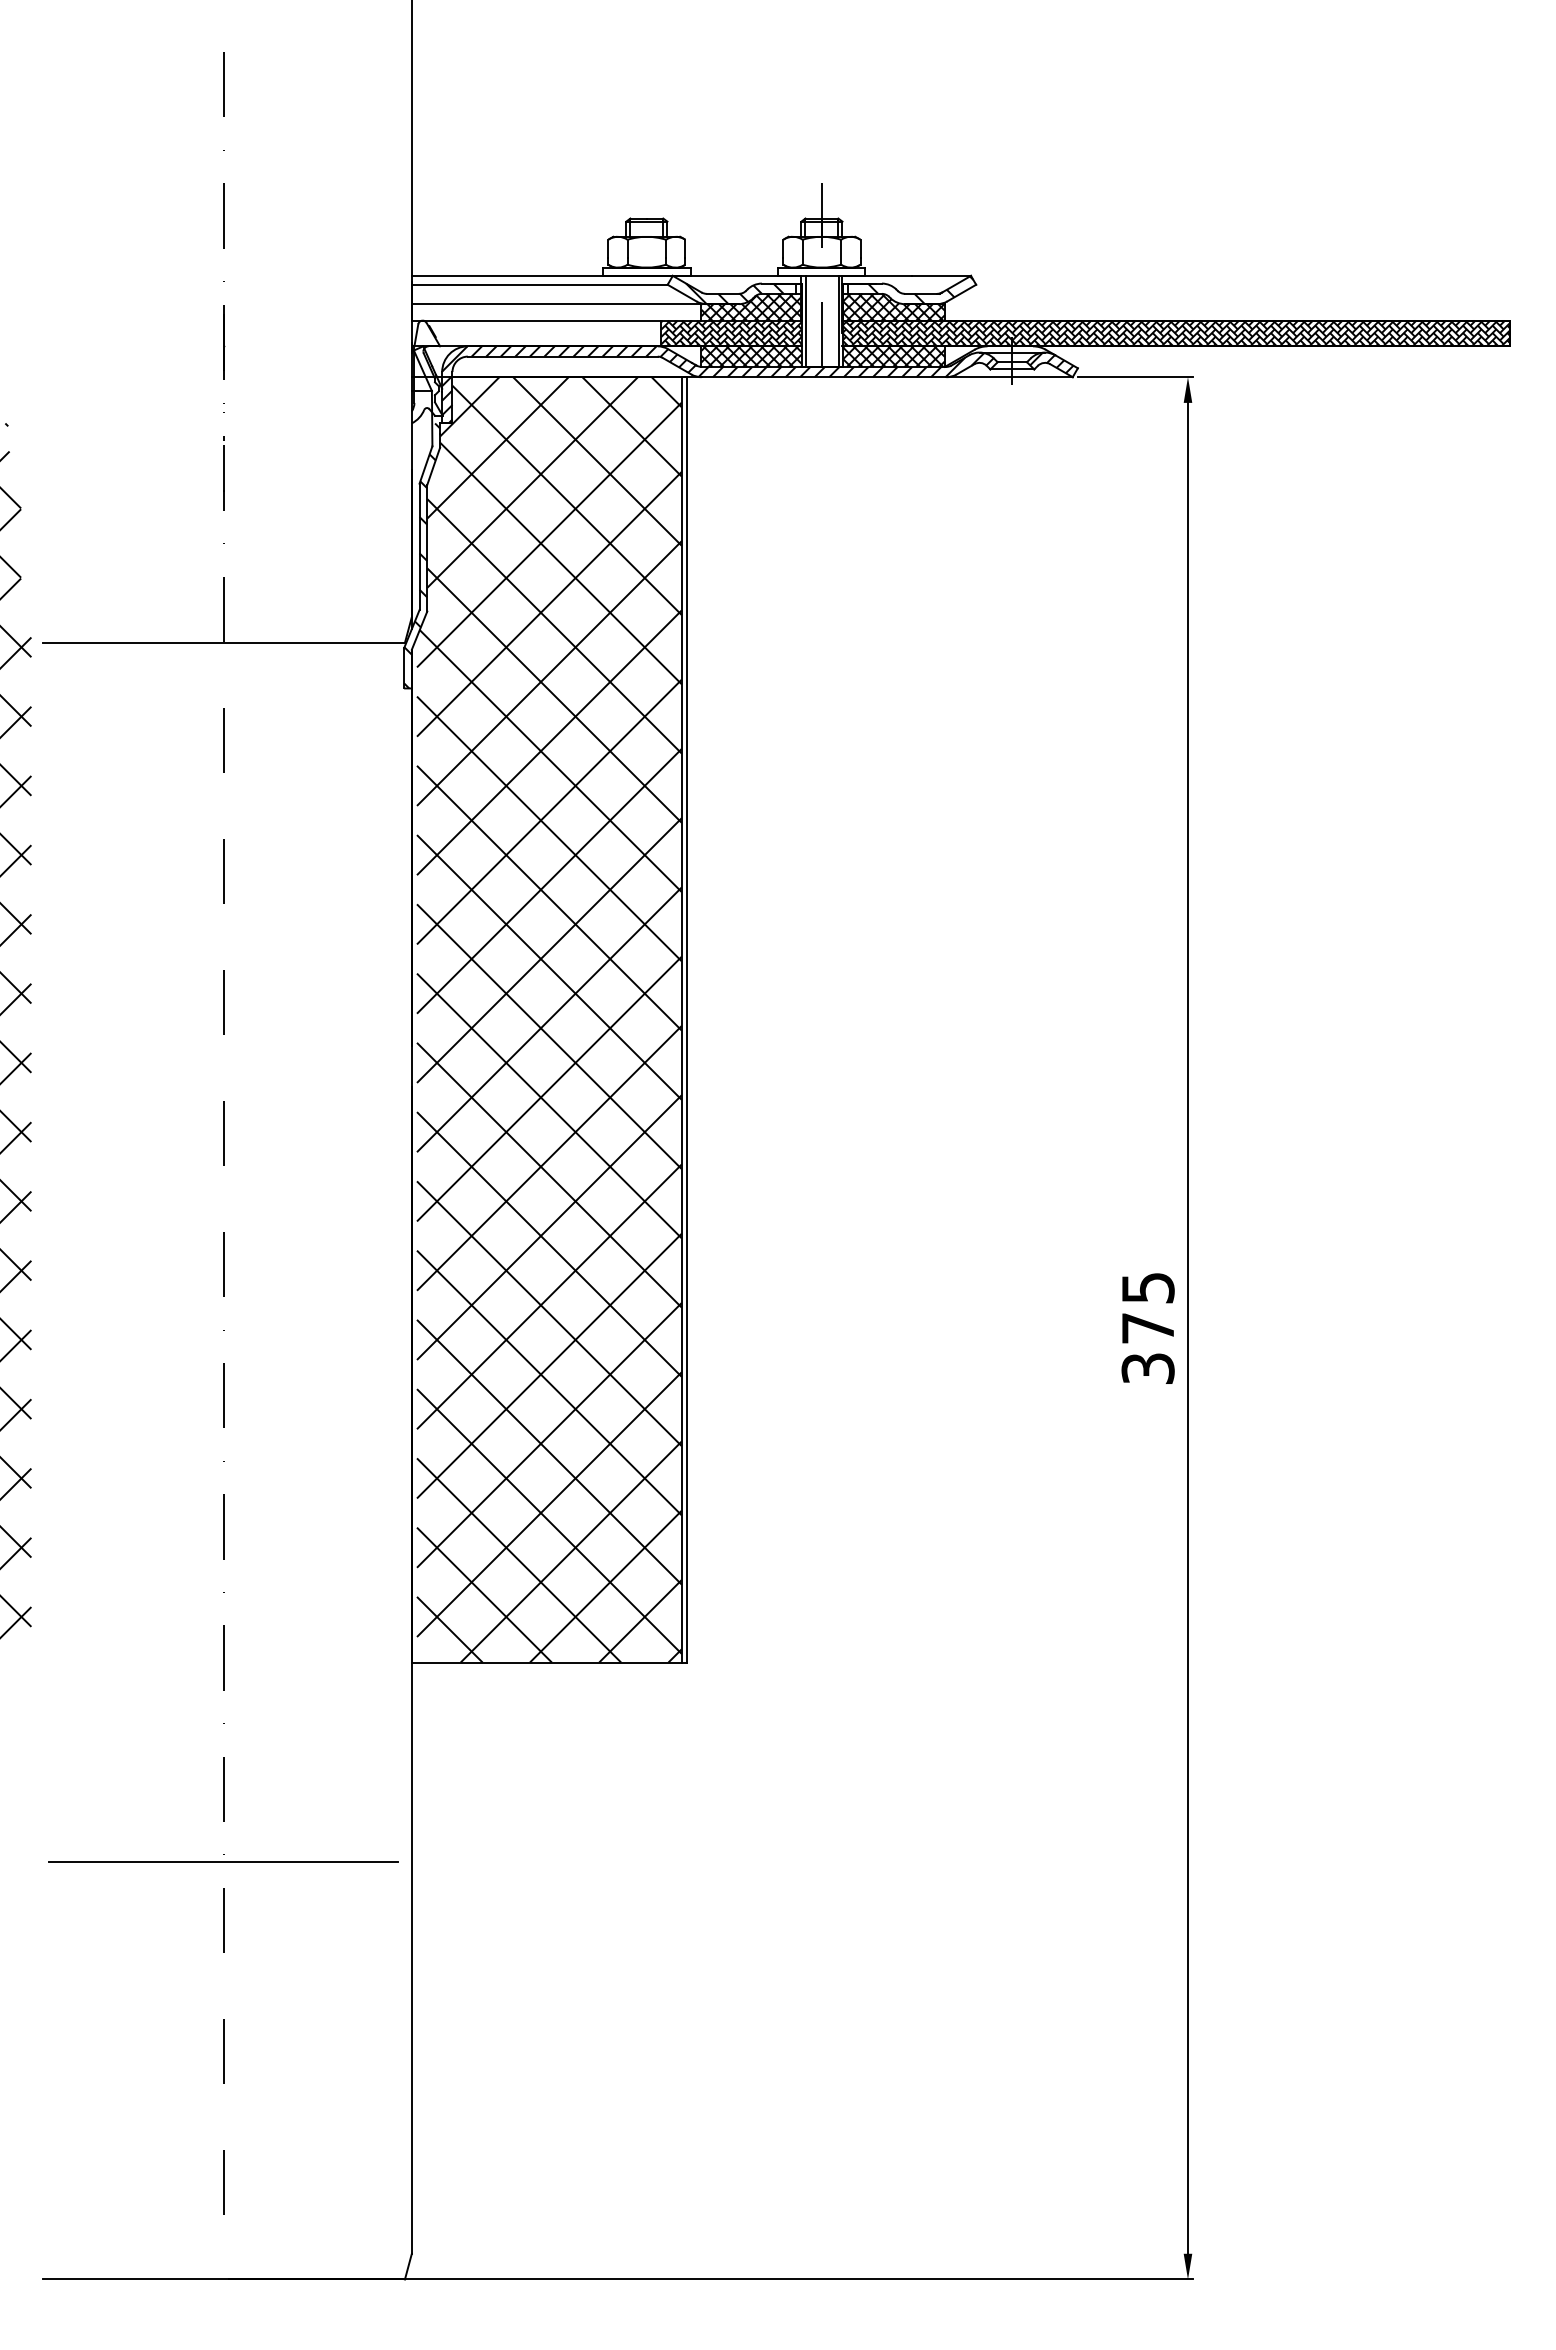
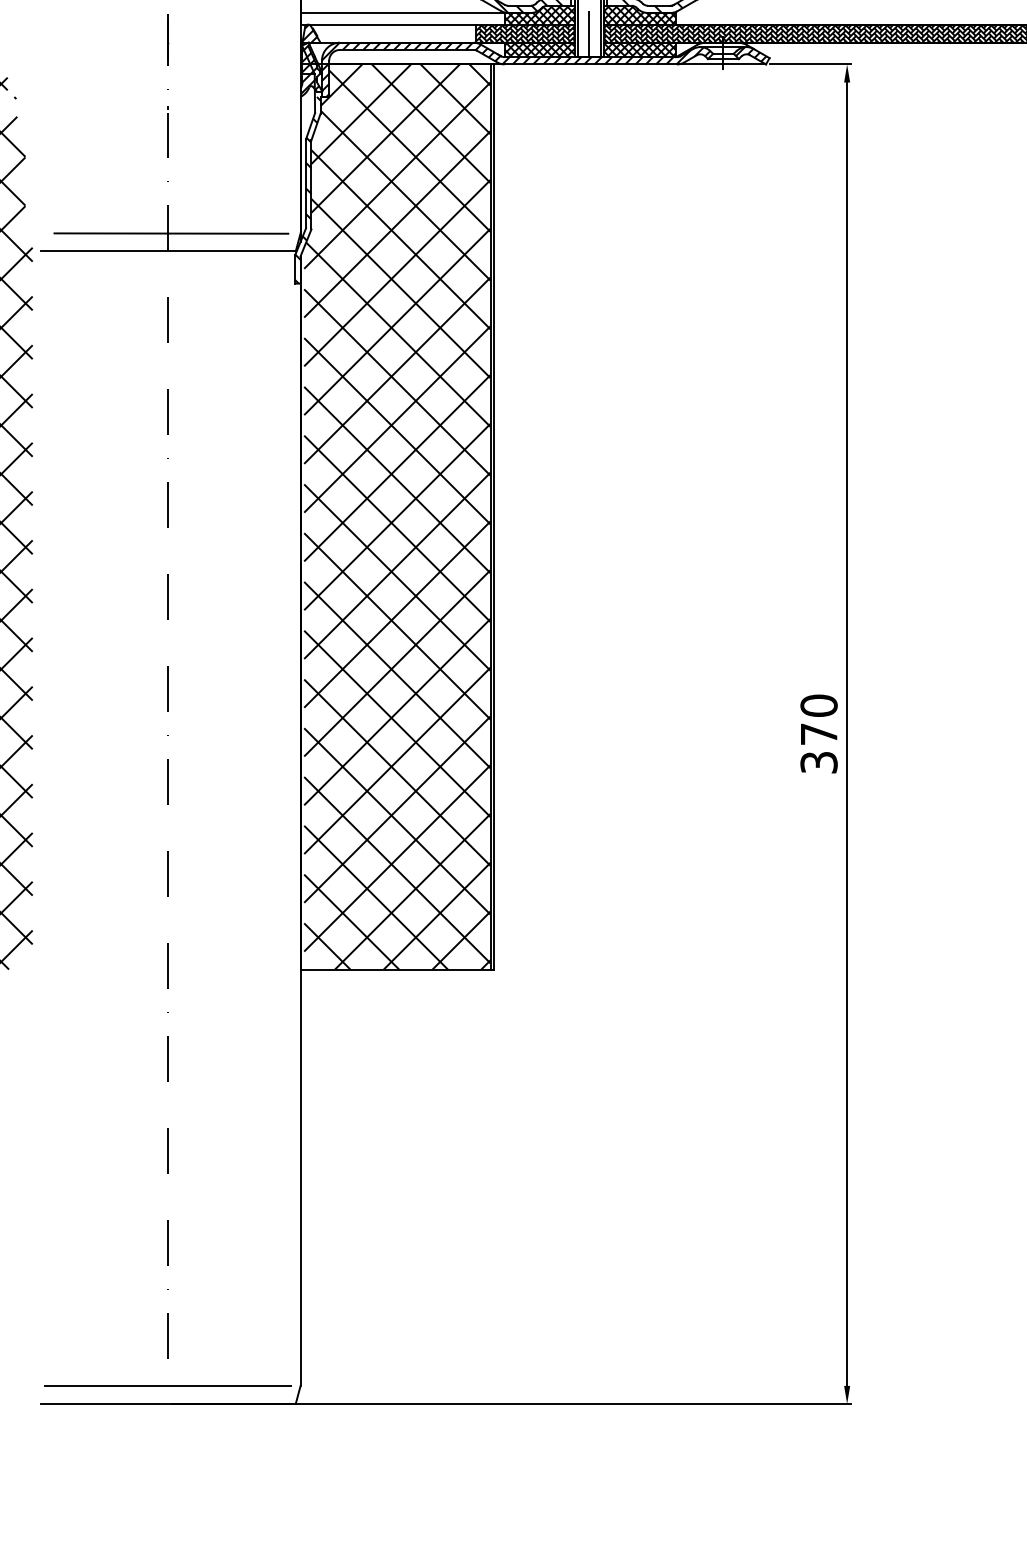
hatch: (424, 369) -> (309, 59), added
line: (228, 617) -> (171, 233), added
text: (1147, 1287) -> (818, 705), 375 -> 370
line: (223, 1861) -> (167, 1385), moved

